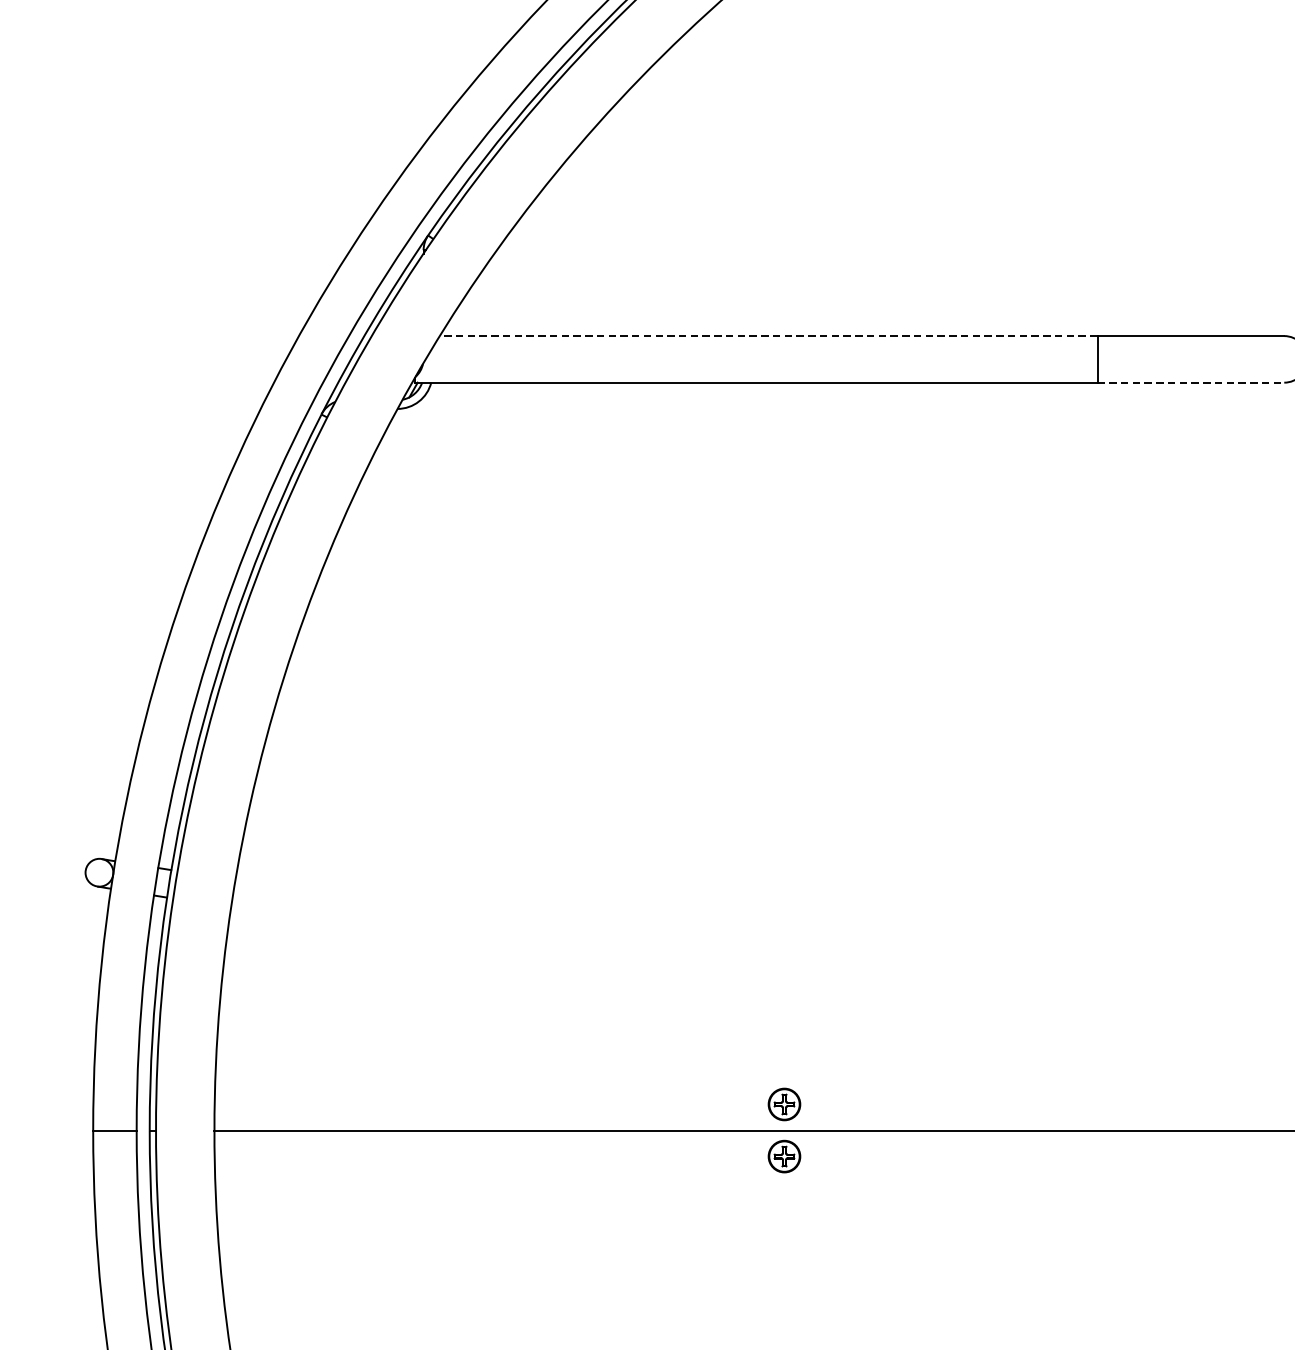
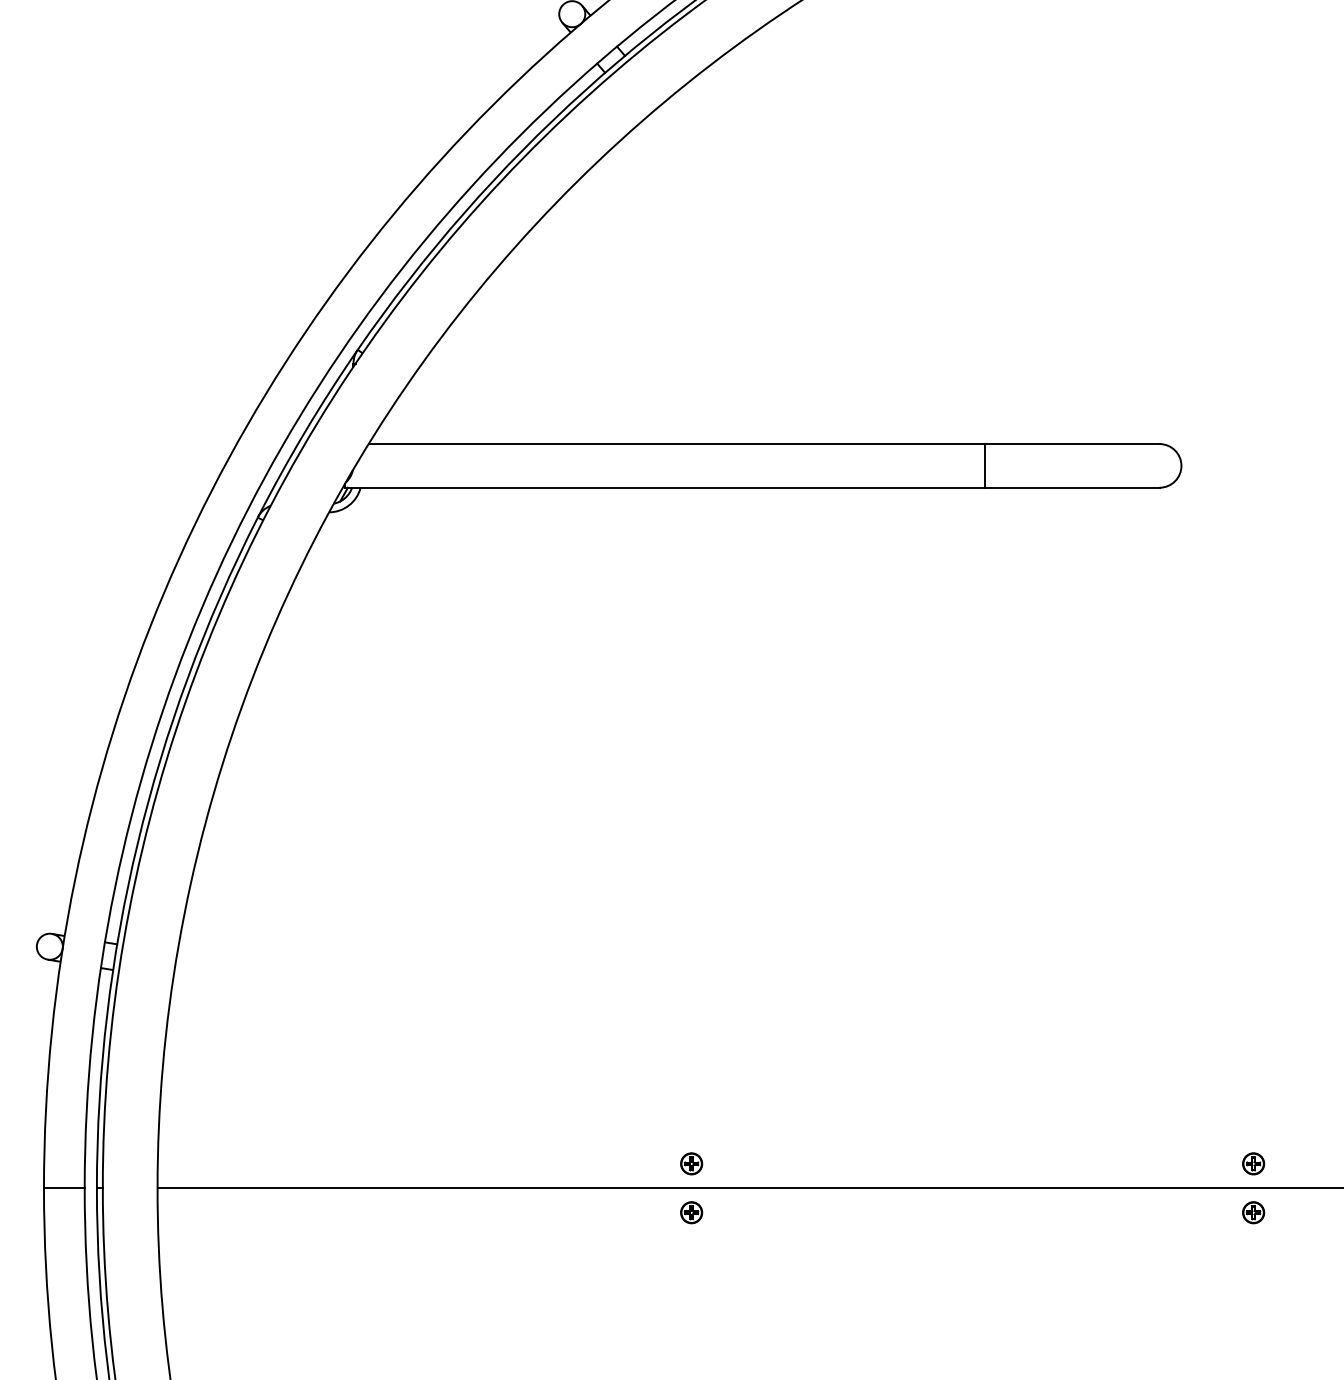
line: (768, 336) -> (676, 444), dashed -> solid
line: (1191, 382) -> (1072, 487), dashed -> solid
part: (784, 1104) -> (691, 1163), size x0.71
part: (784, 1156) -> (691, 1212), size x0.71

